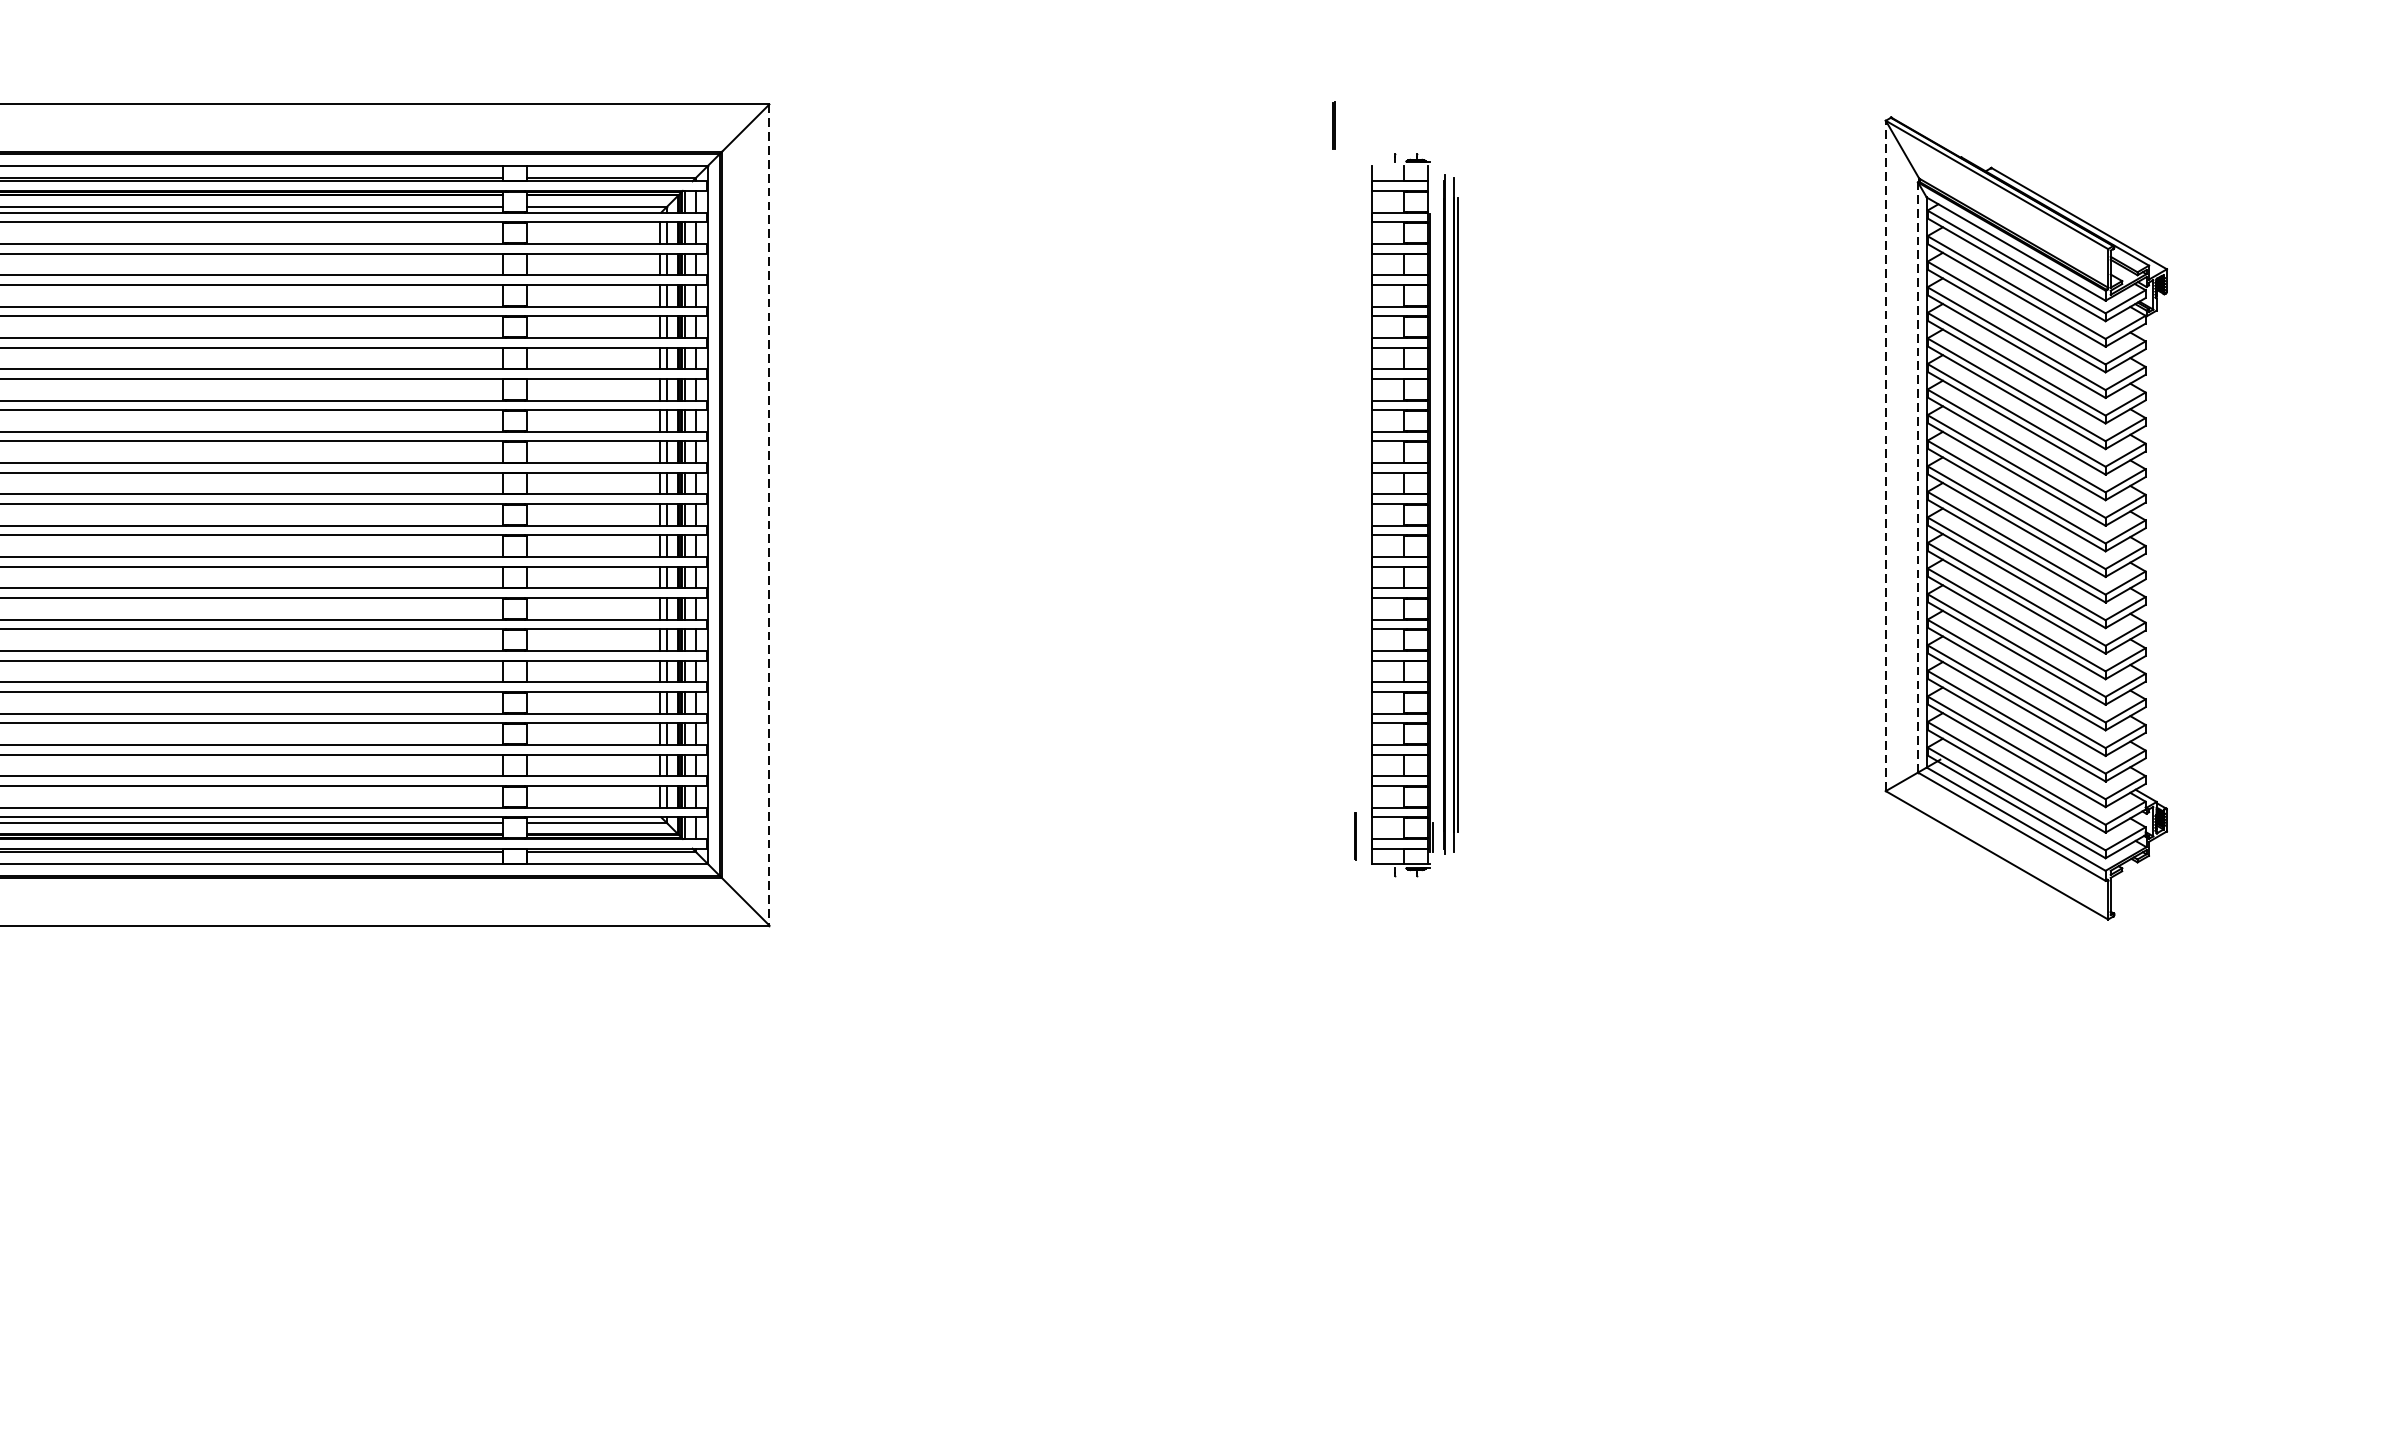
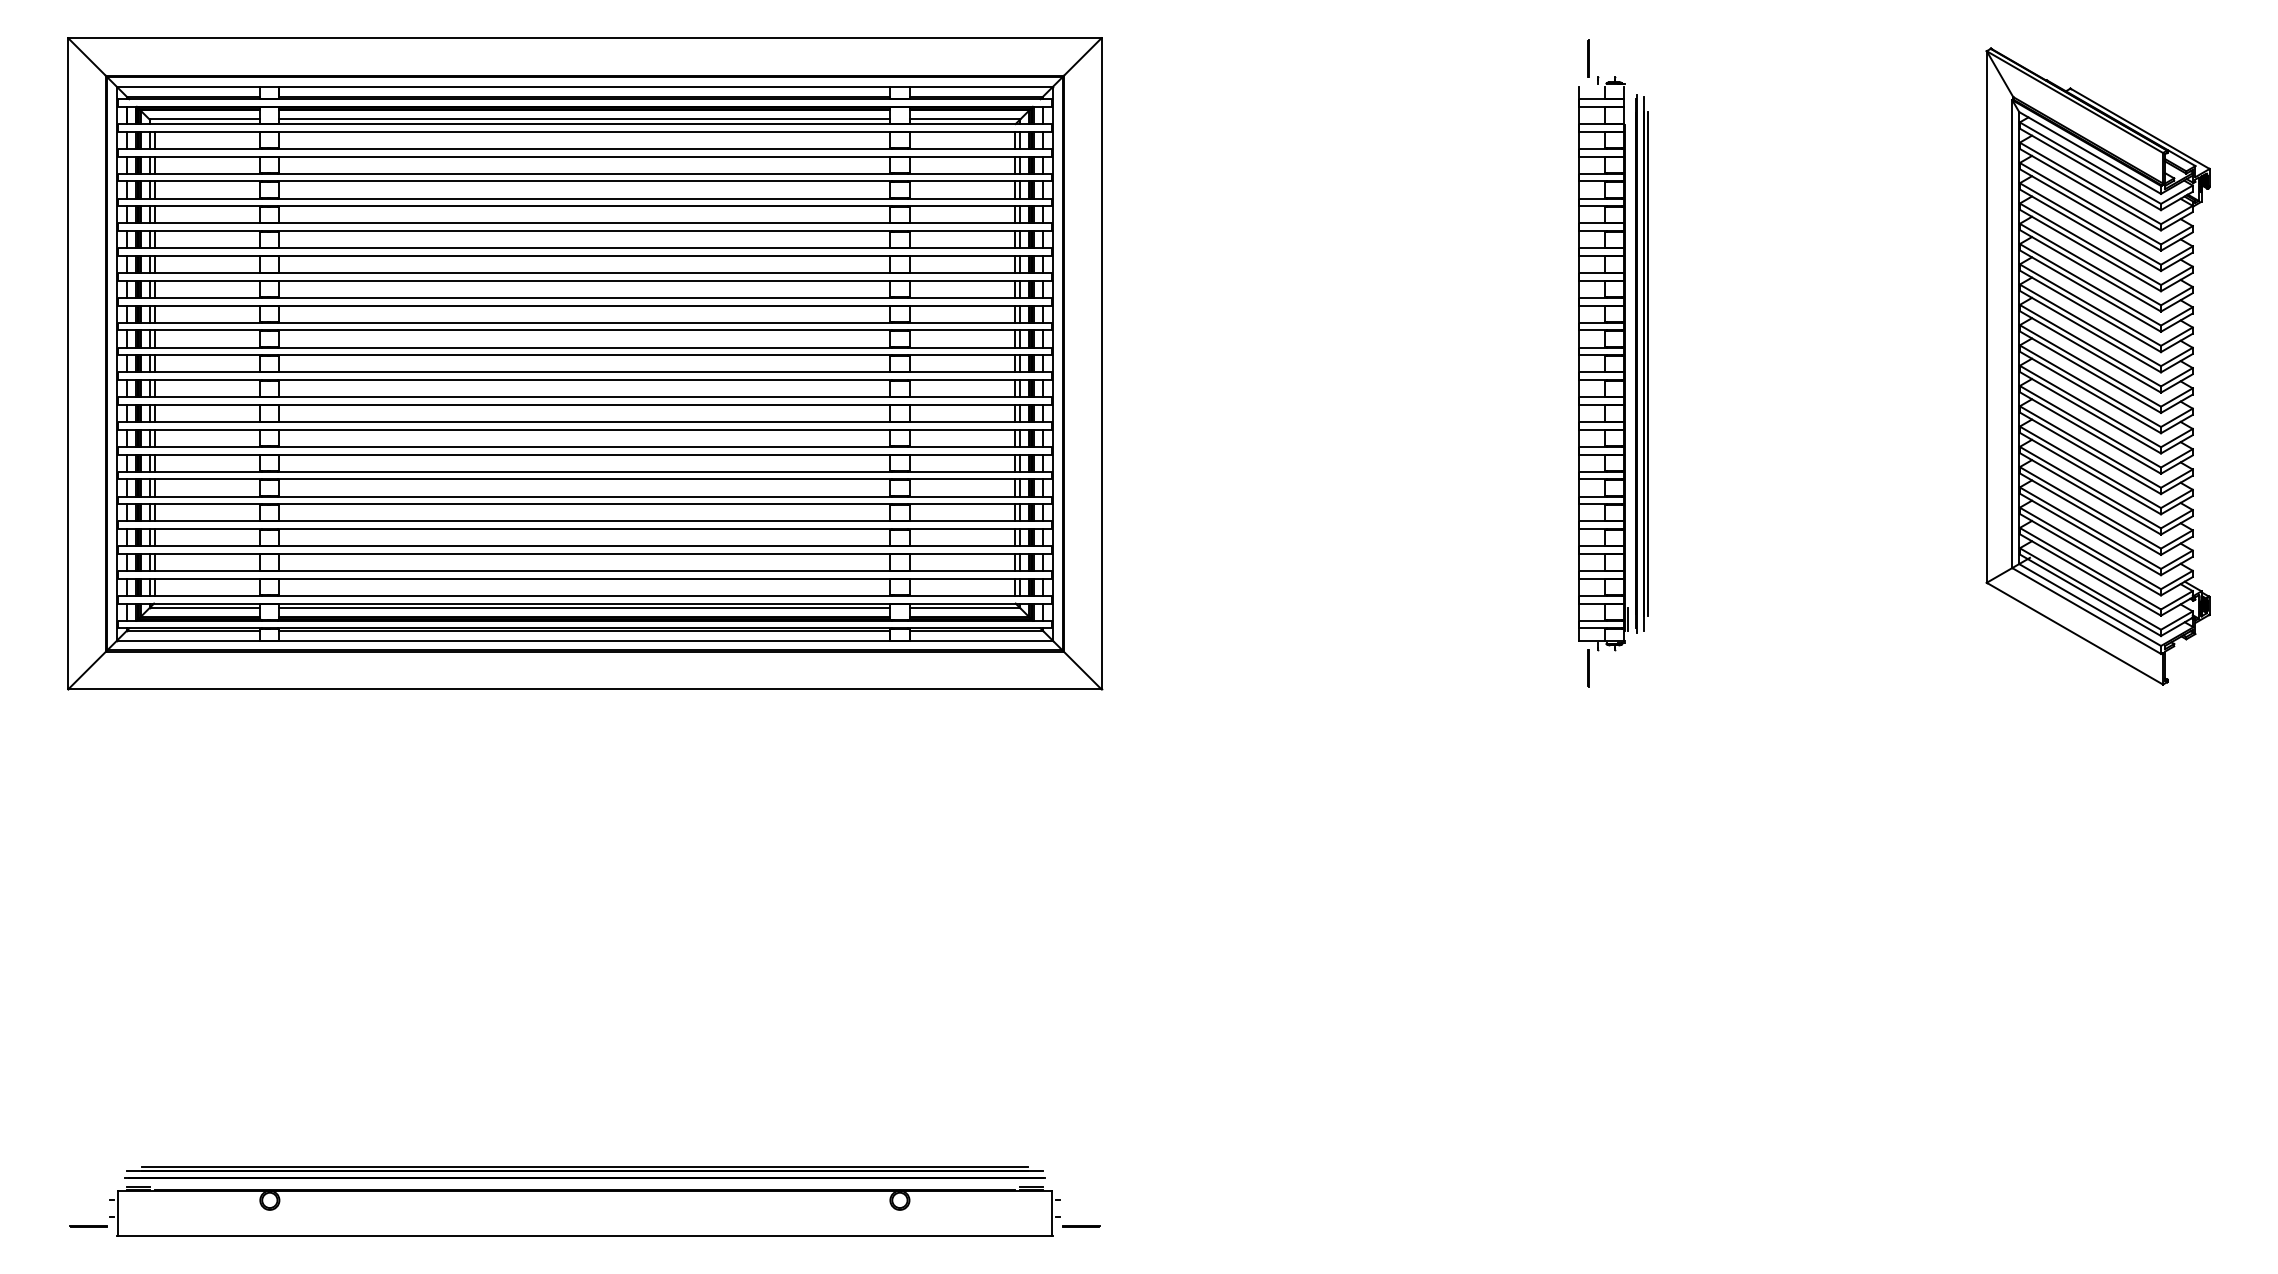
line: (1334, 124) -> (1588, 58), moved
line: (1885, 456) -> (1986, 317), dashed -> solid
line: (1918, 478) -> (2012, 334), dashed -> solid
line: (769, 514) -> (1101, 363), dashed -> solid
line: (1355, 836) -> (1588, 668), moved

